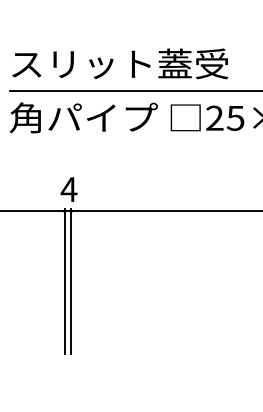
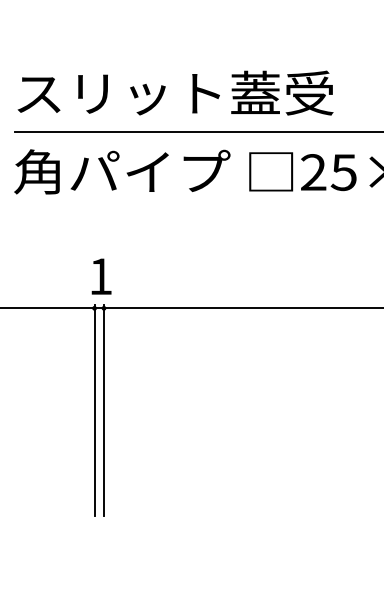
text: (68, 189) -> (100, 276), 4 -> 1

